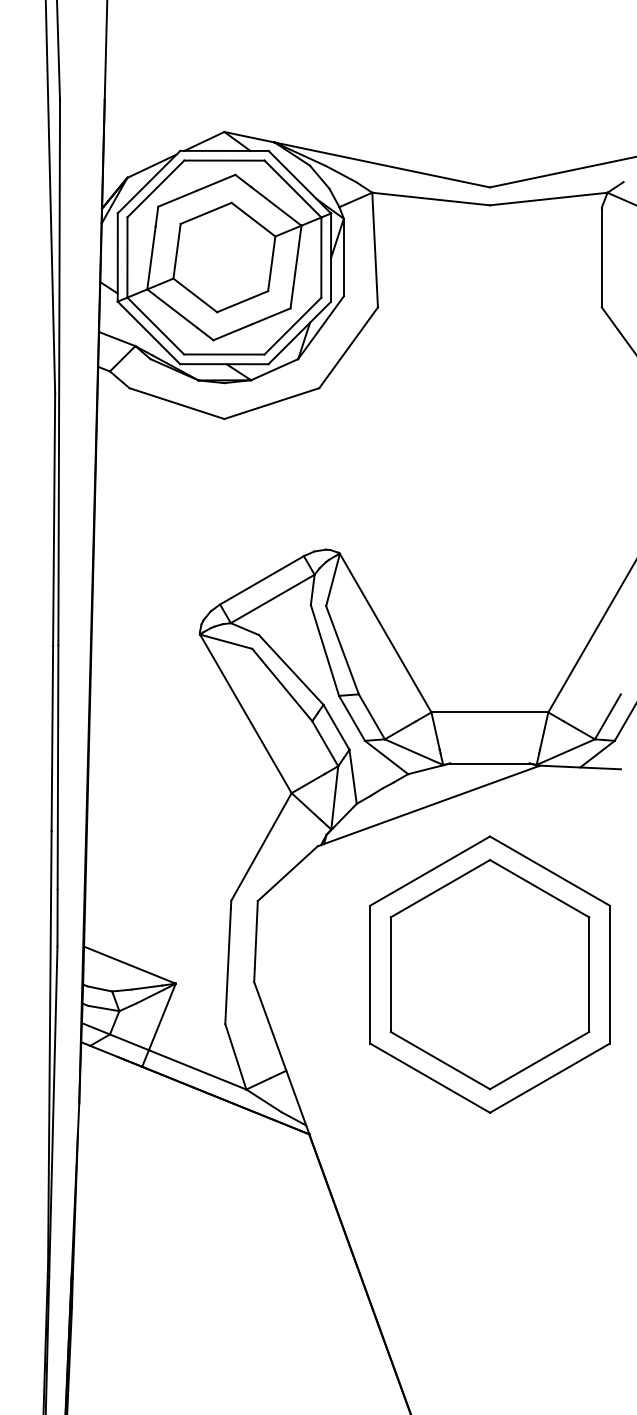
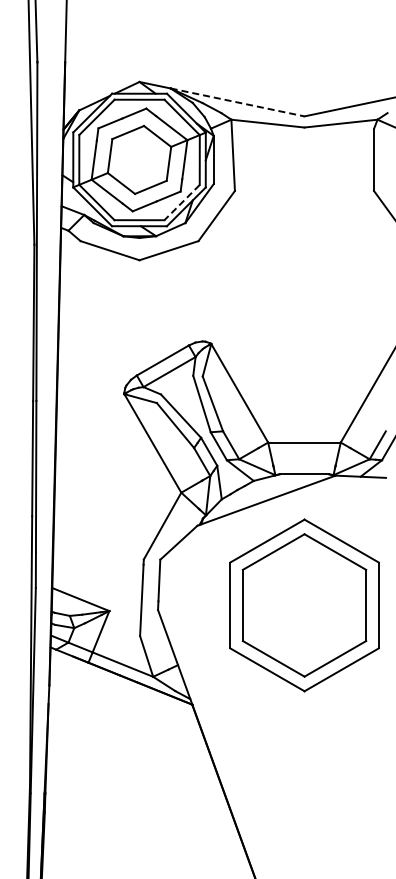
line: (383, 165) -> (238, 102), solid -> dashed
line: (293, 326) -> (182, 202), solid -> dashed

